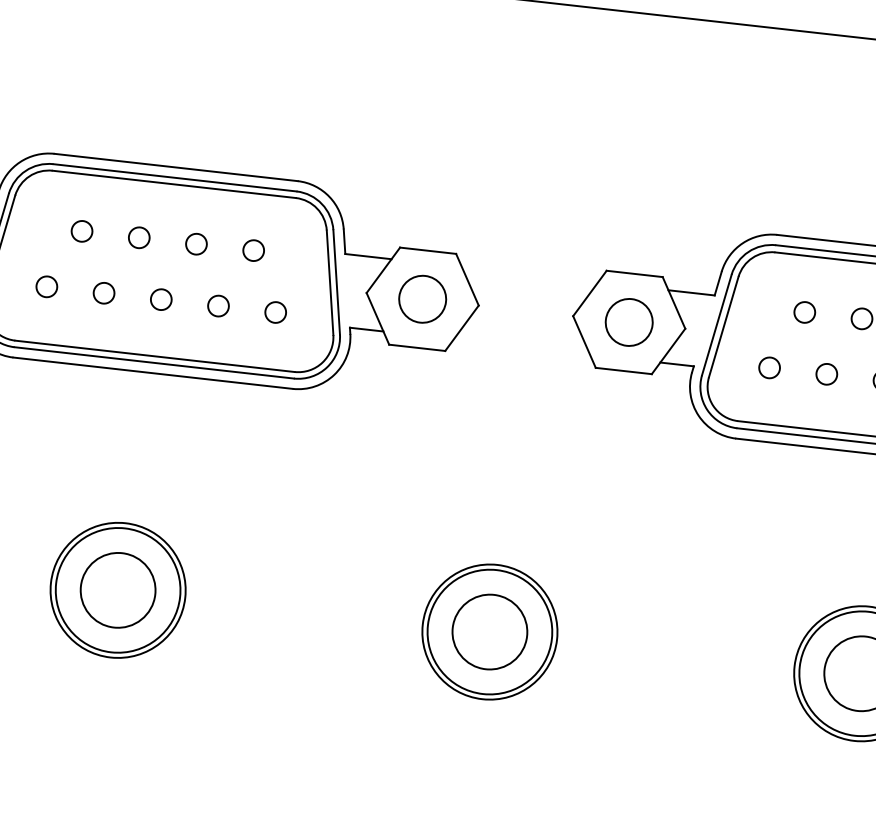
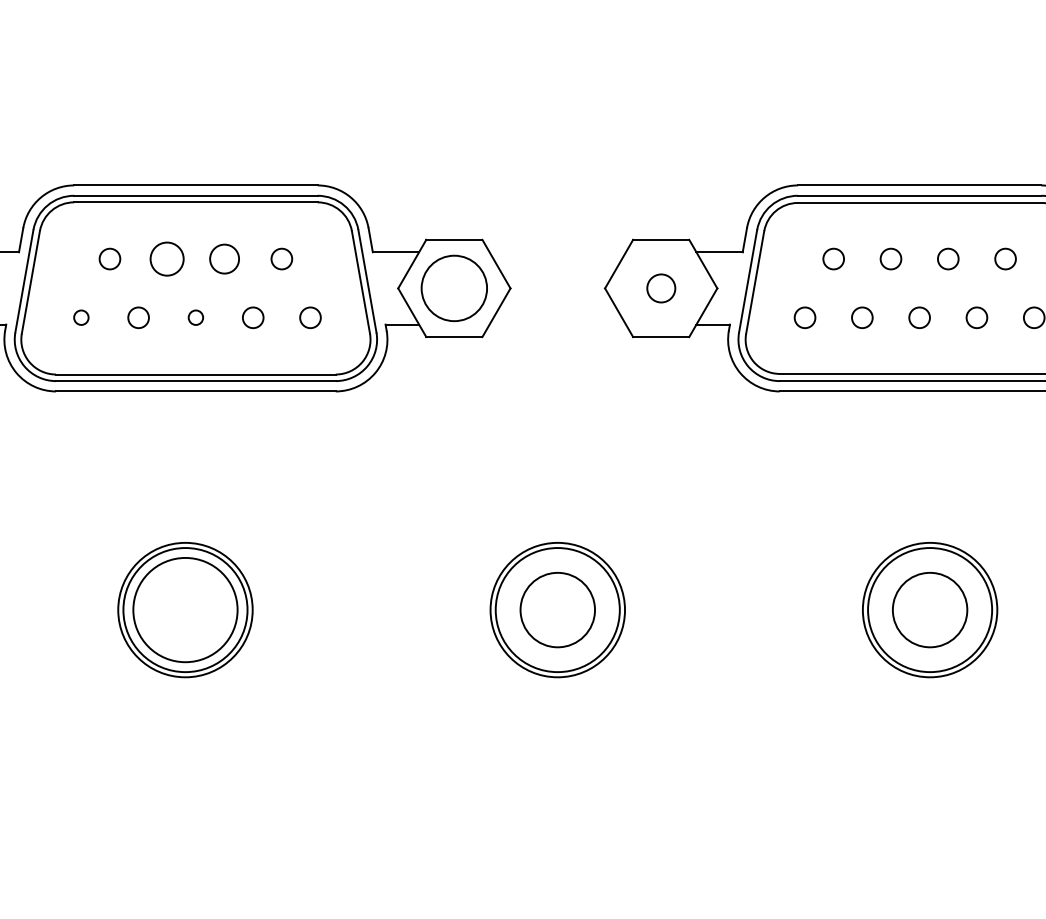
circle: (139, 237) -> (167, 258), size x1.6
circle: (196, 243) -> (224, 258), size x1.4
circle: (47, 286) -> (81, 317), size x0.7
circle: (160, 299) -> (195, 317), size x0.7
circle: (422, 299) -> (454, 288), size x1.4
circle: (629, 322) -> (661, 288), size x0.6
circle: (118, 589) -> (185, 609), size x1.4

